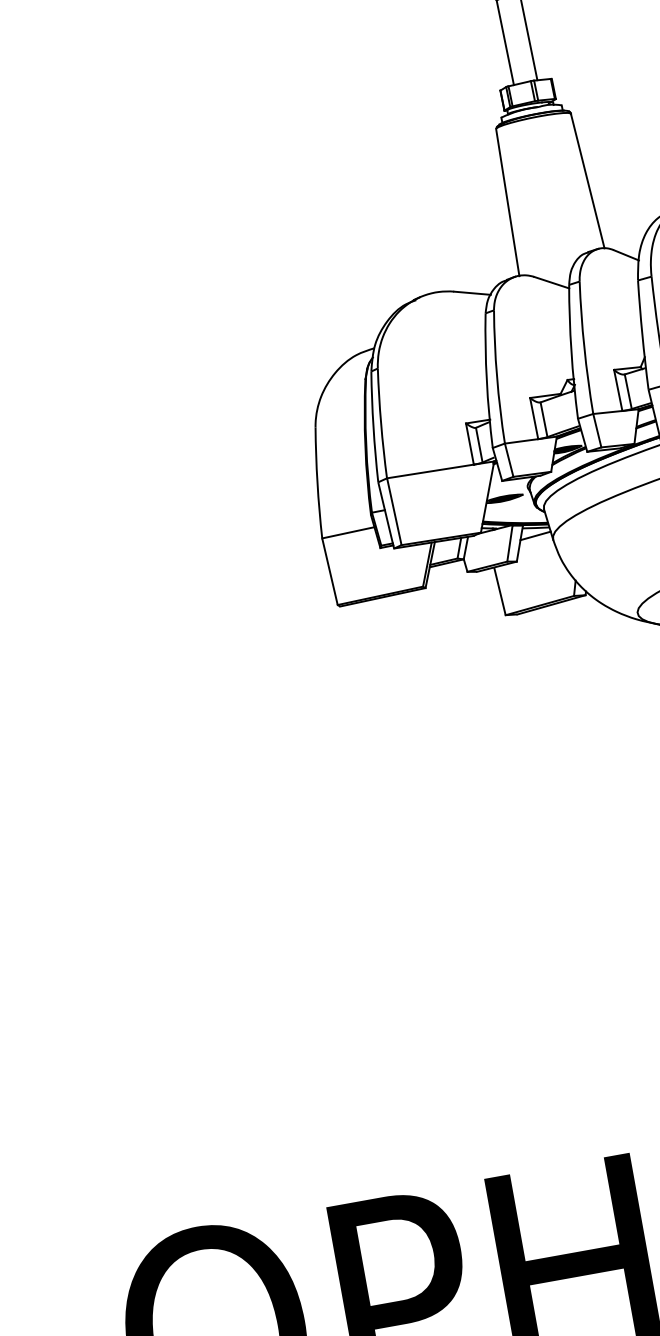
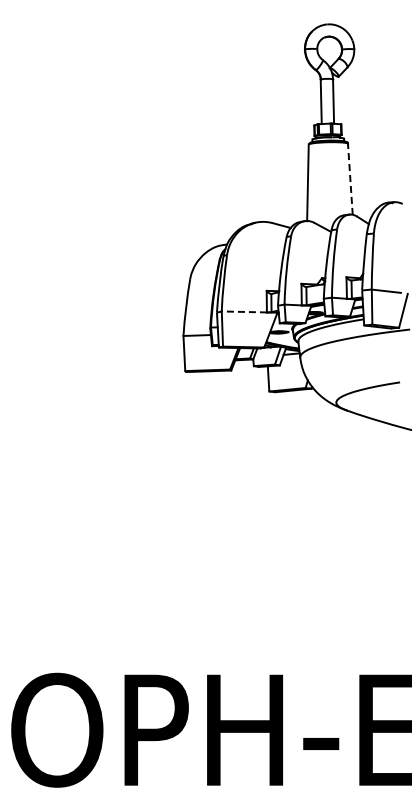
line: (588, 181) -> (350, 179), solid -> dashed
line: (430, 470) -> (244, 311), solid -> dashed

